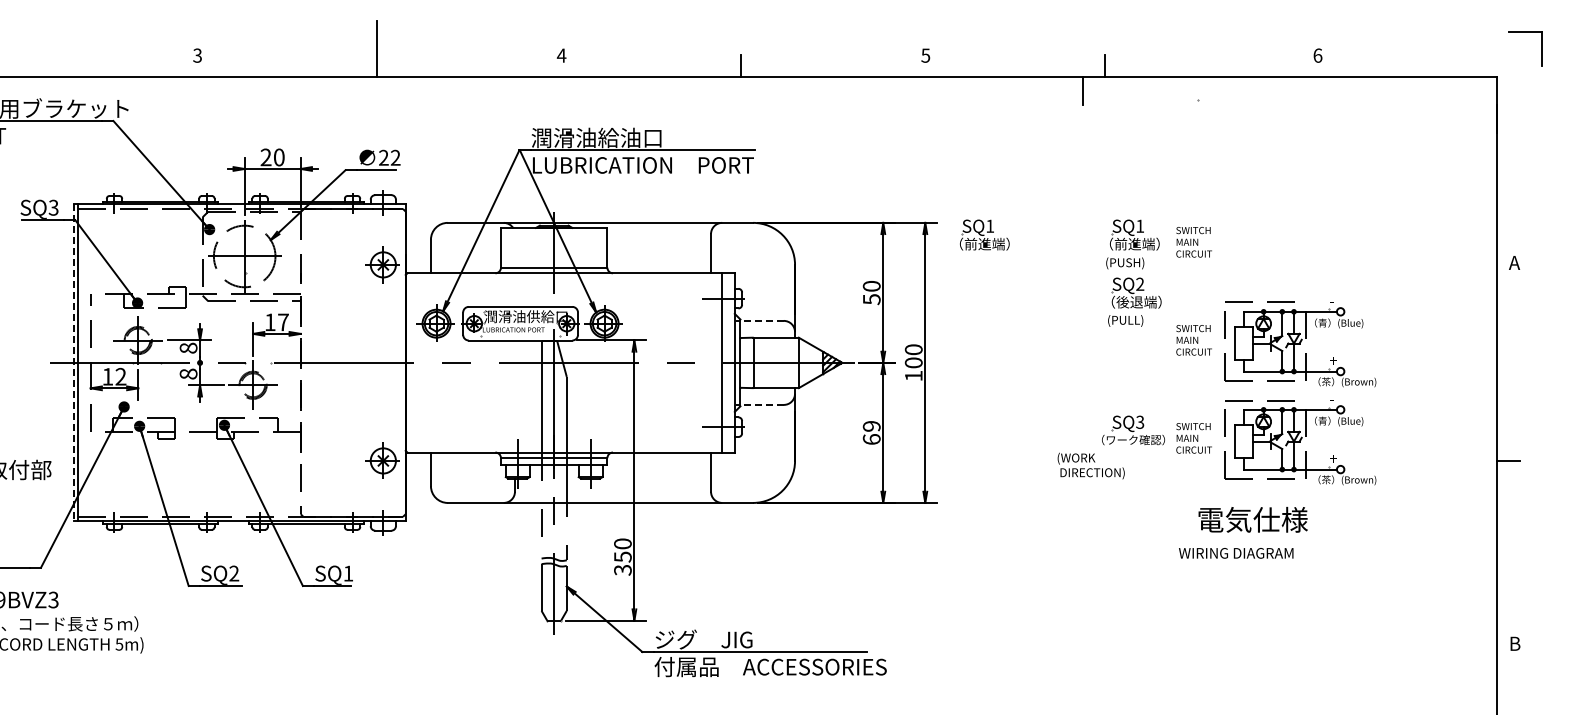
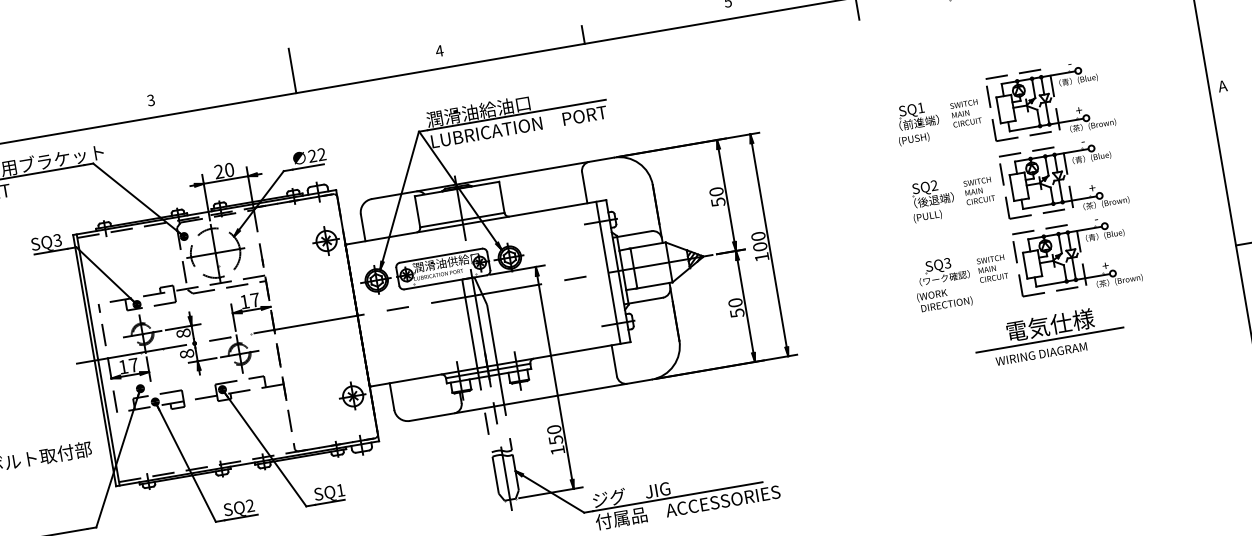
part: (984, 234) -> (798, 135), removed
part: (1300, 246) -> (1050, 102), added
part: (1134, 301) -> (932, 199), moved
line: (760, 320) -> (632, 234), dashed -> solid
line: (73, 362) -> (94, 360), dashed -> solid
text: (120, 376) -> (133, 365), 12 -> 17
line: (760, 404) -> (644, 300), dashed -> solid
text: (871, 433) -> (736, 308), 69 -> 50
text: (1090, 465) -> (944, 299), moved
line: (1249, 537) -> (1049, 339), added
text: (622, 570) -> (557, 450), 350 -> 150

